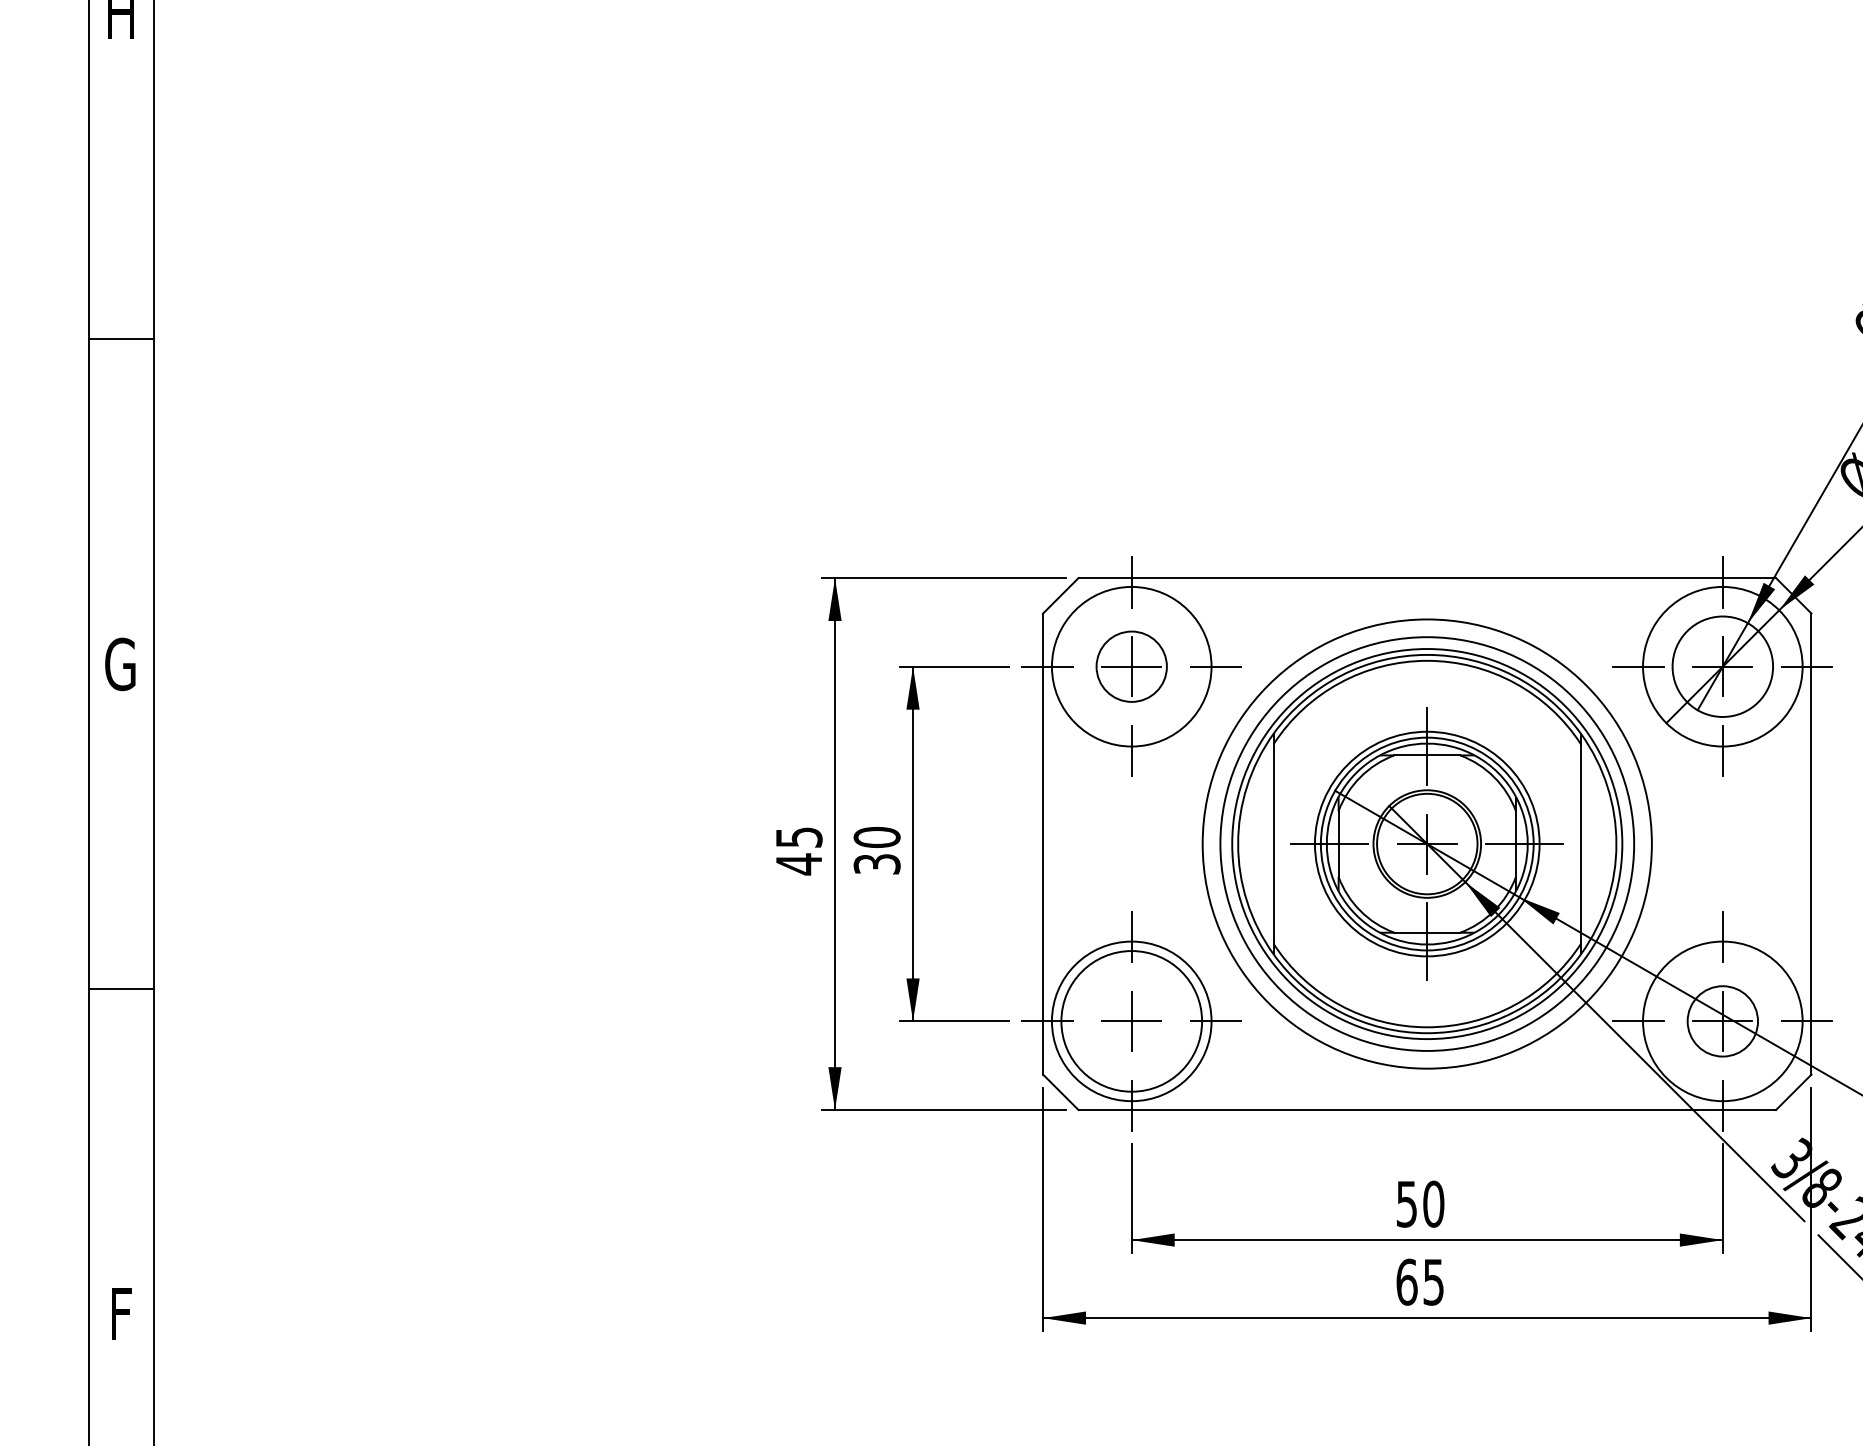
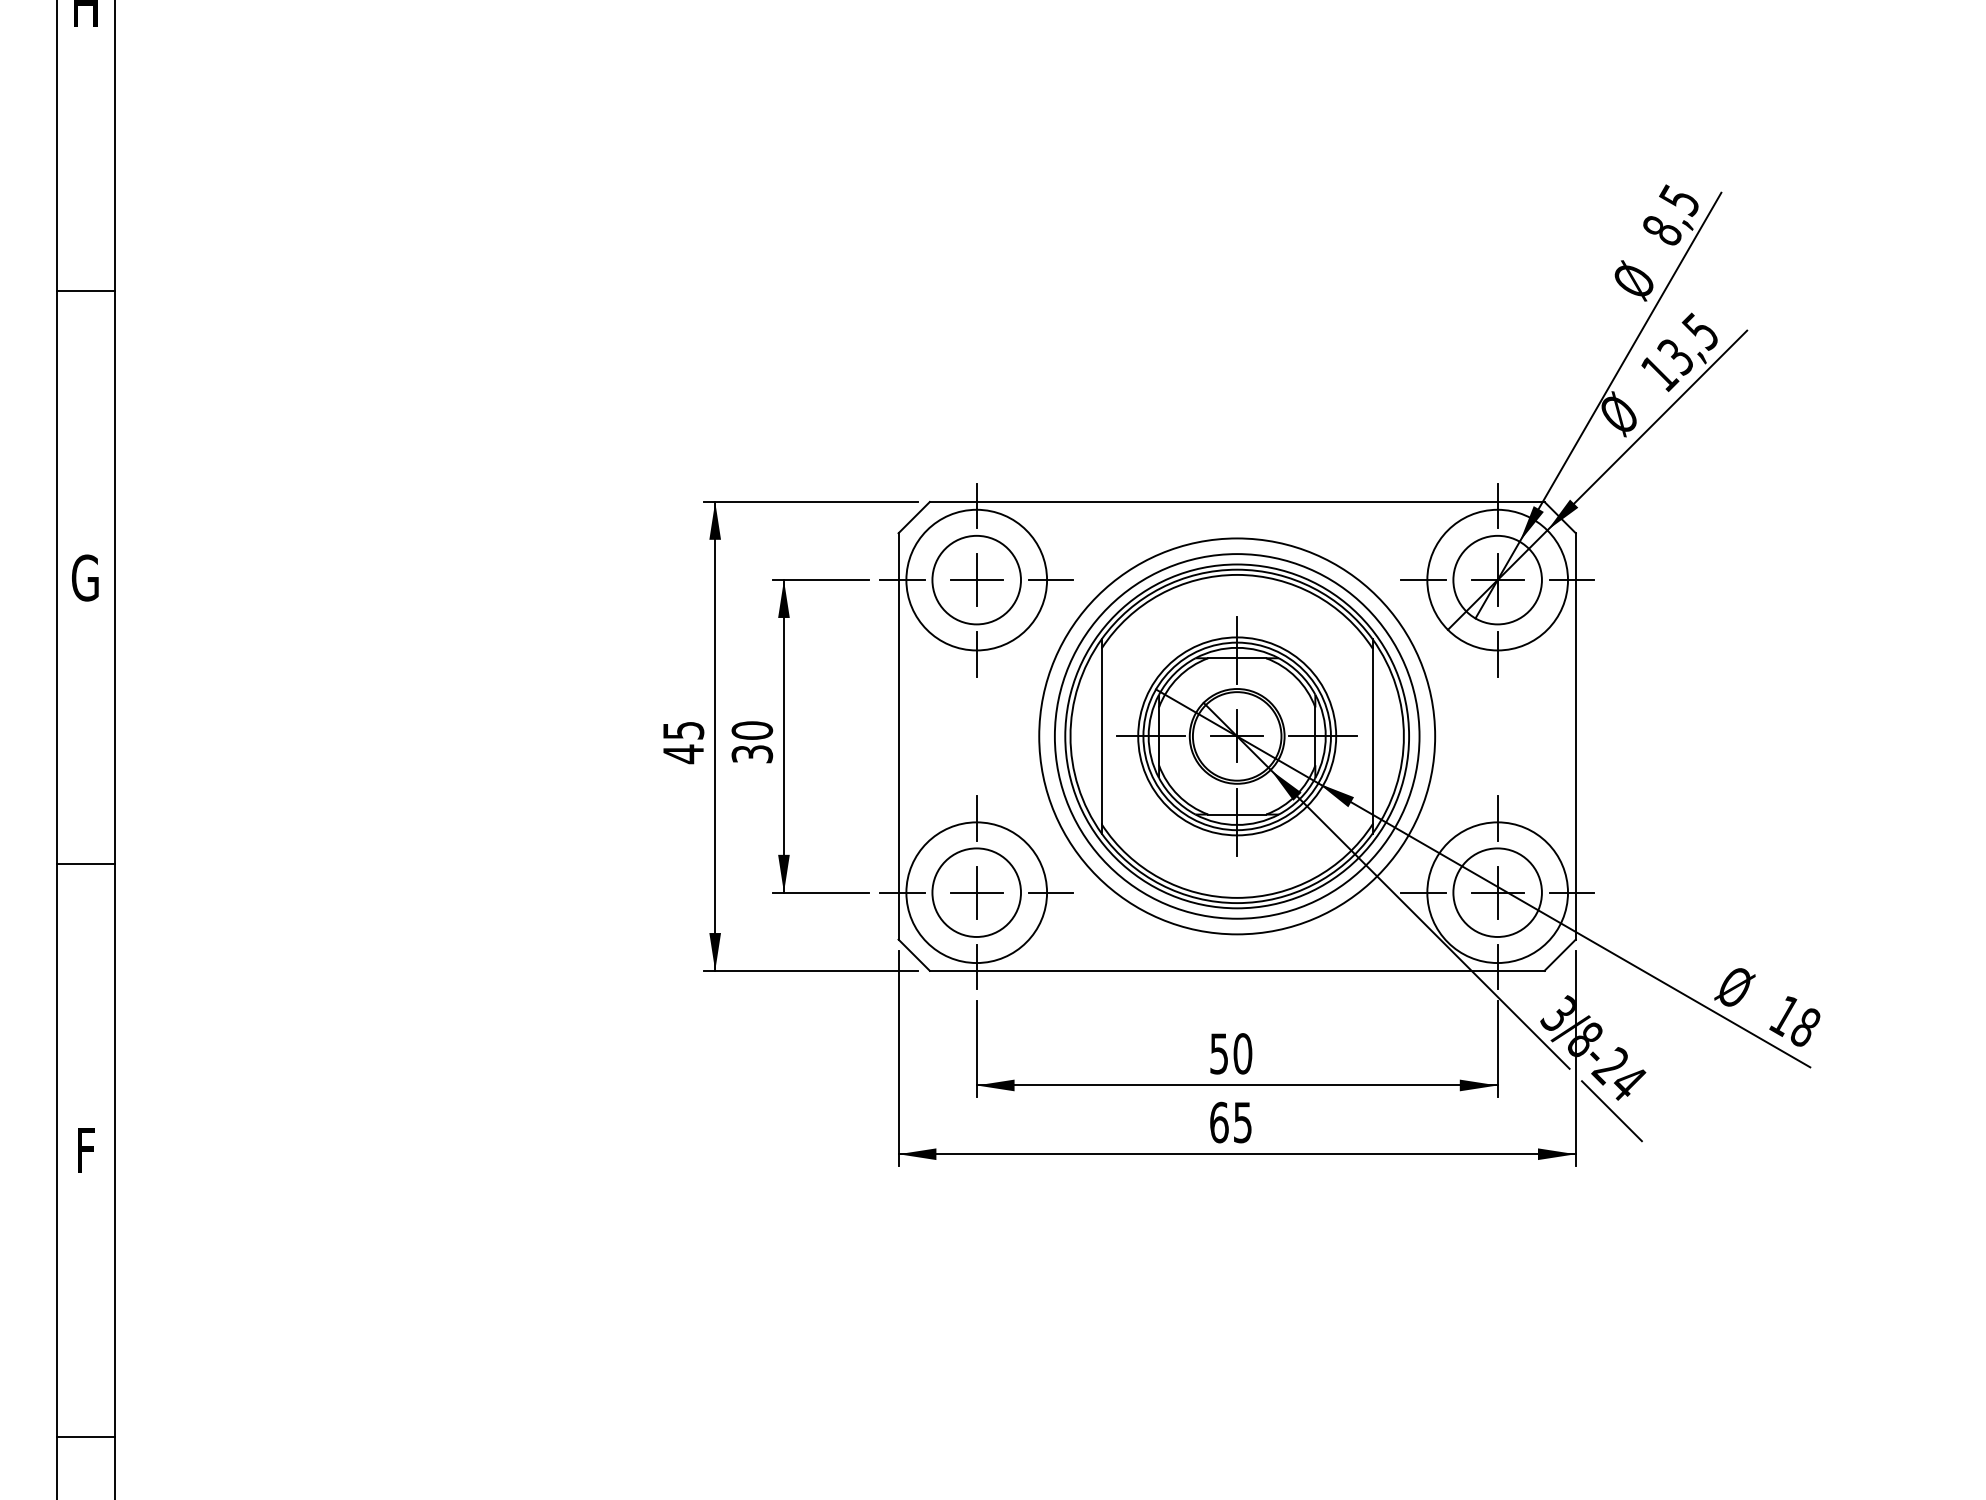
circle: (1131, 666) -> (976, 579), size x1.43
circle: (1131, 1021) -> (976, 892), size x0.71
circle: (1722, 1021) -> (1497, 892), size x1.43

